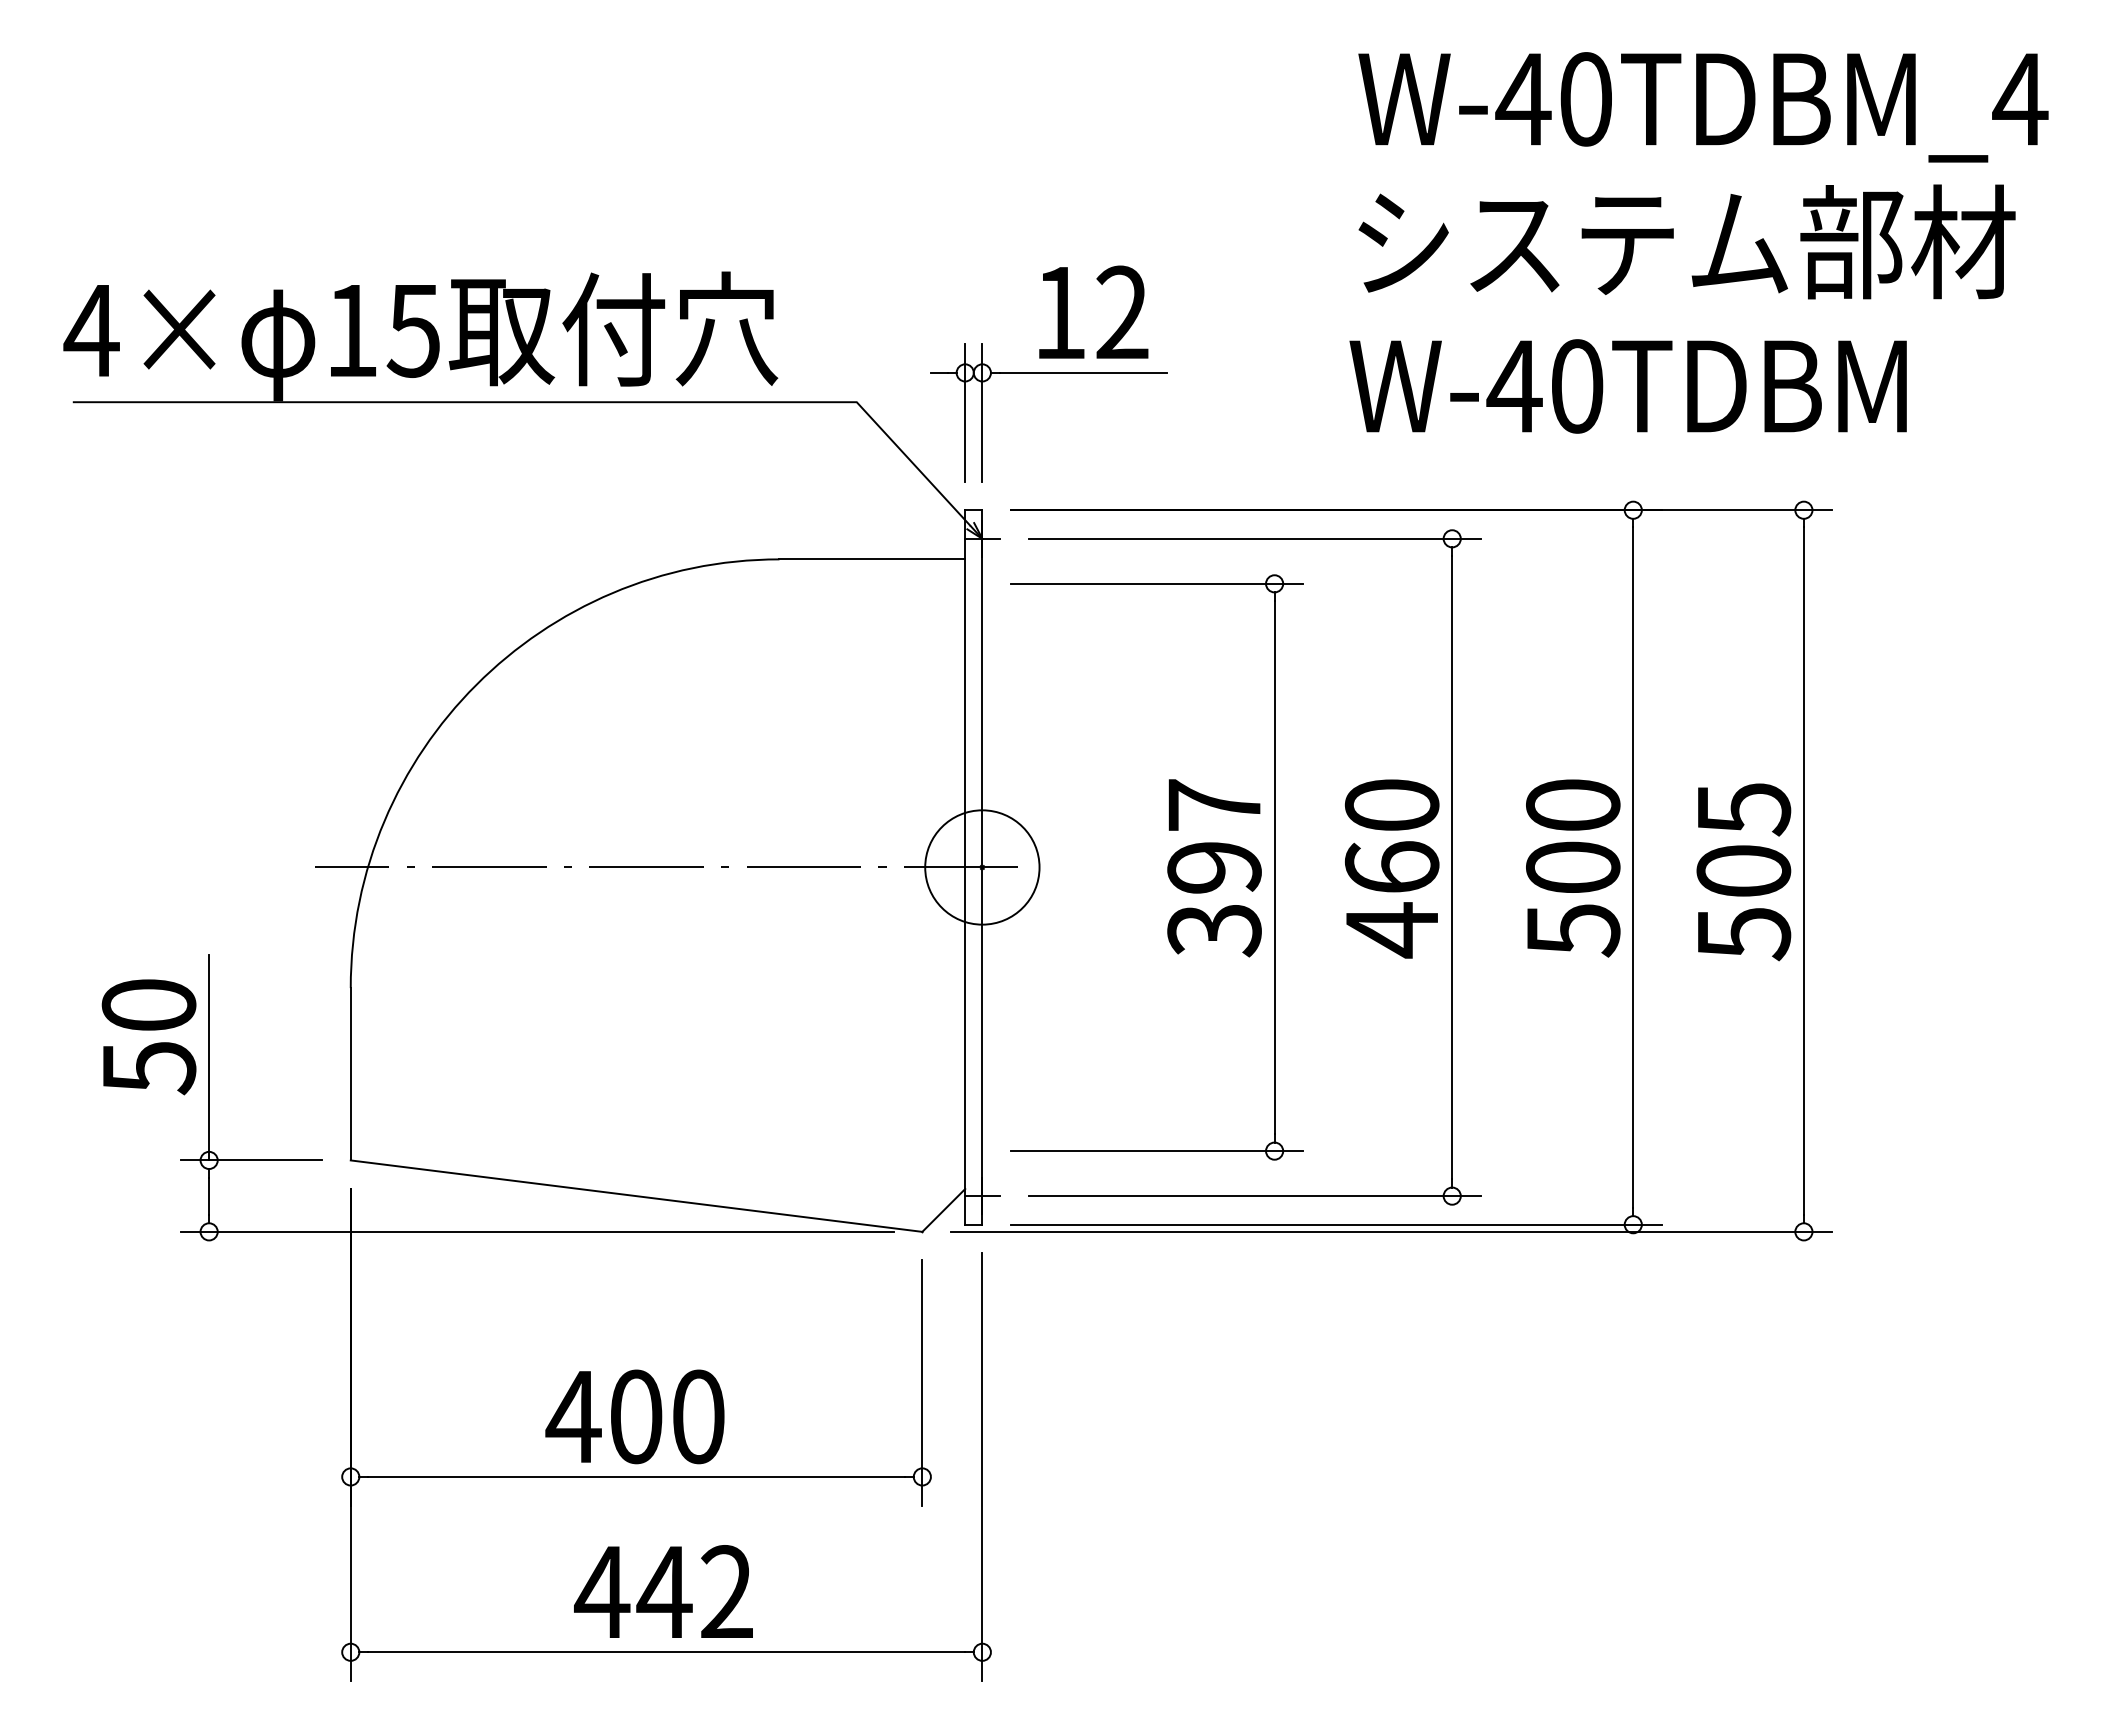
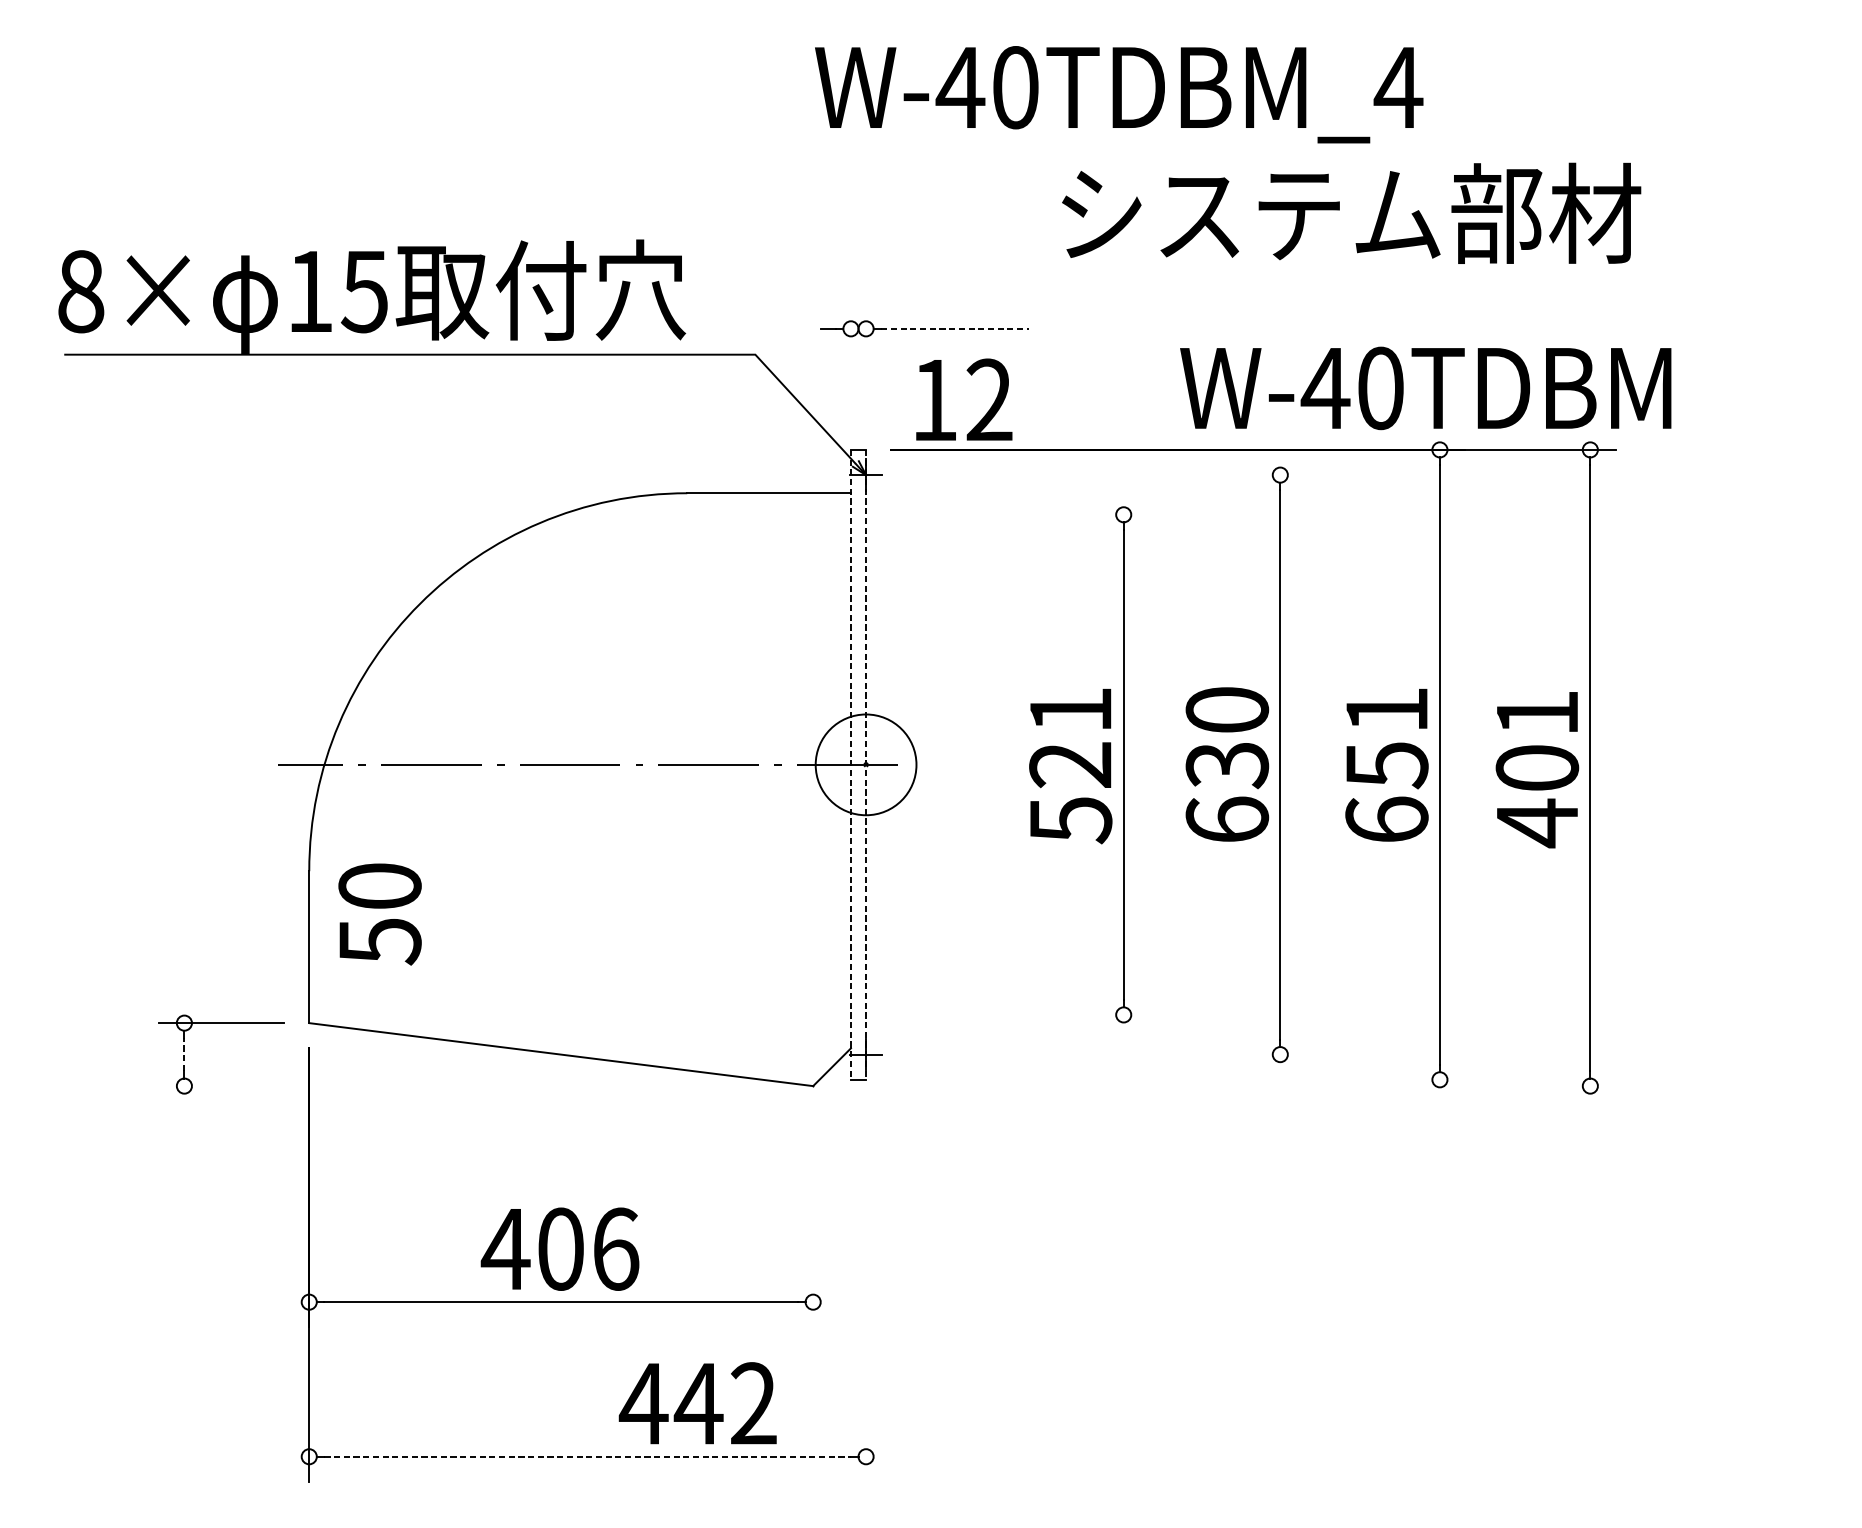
text: (1703, 107) -> (1119, 94), moved
text: (1686, 241) -> (1351, 212), moved
text: (1093, 311) -> (964, 399), moved
text: (91, 330) -> (80, 291), 4× -> 8×
line: (1083, 372) -> (955, 328), solid -> dashed
text: (1627, 386) -> (1425, 388), moved
line: (965, 412) -> (851, 363), removed
line: (982, 412) -> (866, 363), removed
line: (1254, 538) -> (1105, 474), removed
line: (1156, 583) -> (1019, 514), removed
line: (965, 867) -> (851, 764), solid -> dashed
line: (982, 867) -> (866, 764), solid -> dashed
text: (1214, 868) -> (1070, 765), 397 -> 521
text: (1573, 868) -> (1387, 765), 500 -> 651
text: (1744, 872) -> (1537, 769), 505 -> 401
text: (1391, 899) -> (1226, 793), 460 -> 630
text: (148, 1037) -> (379, 914), moved
line: (209, 1057) -> (184, 932), removed
line: (1156, 1151) -> (1019, 1015), removed
line: (209, 1196) -> (184, 1054), solid -> dashed
line: (1254, 1196) -> (1105, 1054), removed
line: (1335, 1224) -> (1177, 1079), removed
line: (536, 1231) -> (473, 1085), removed
line: (1391, 1231) -> (1226, 1085), removed
line: (922, 1382) -> (813, 1218), removed
text: (699, 1416) -> (616, 1248), 400 -> 406
line: (982, 1466) -> (866, 1292), removed
text: (663, 1591) -> (697, 1403), moved
line: (666, 1652) -> (587, 1456), solid -> dashed

